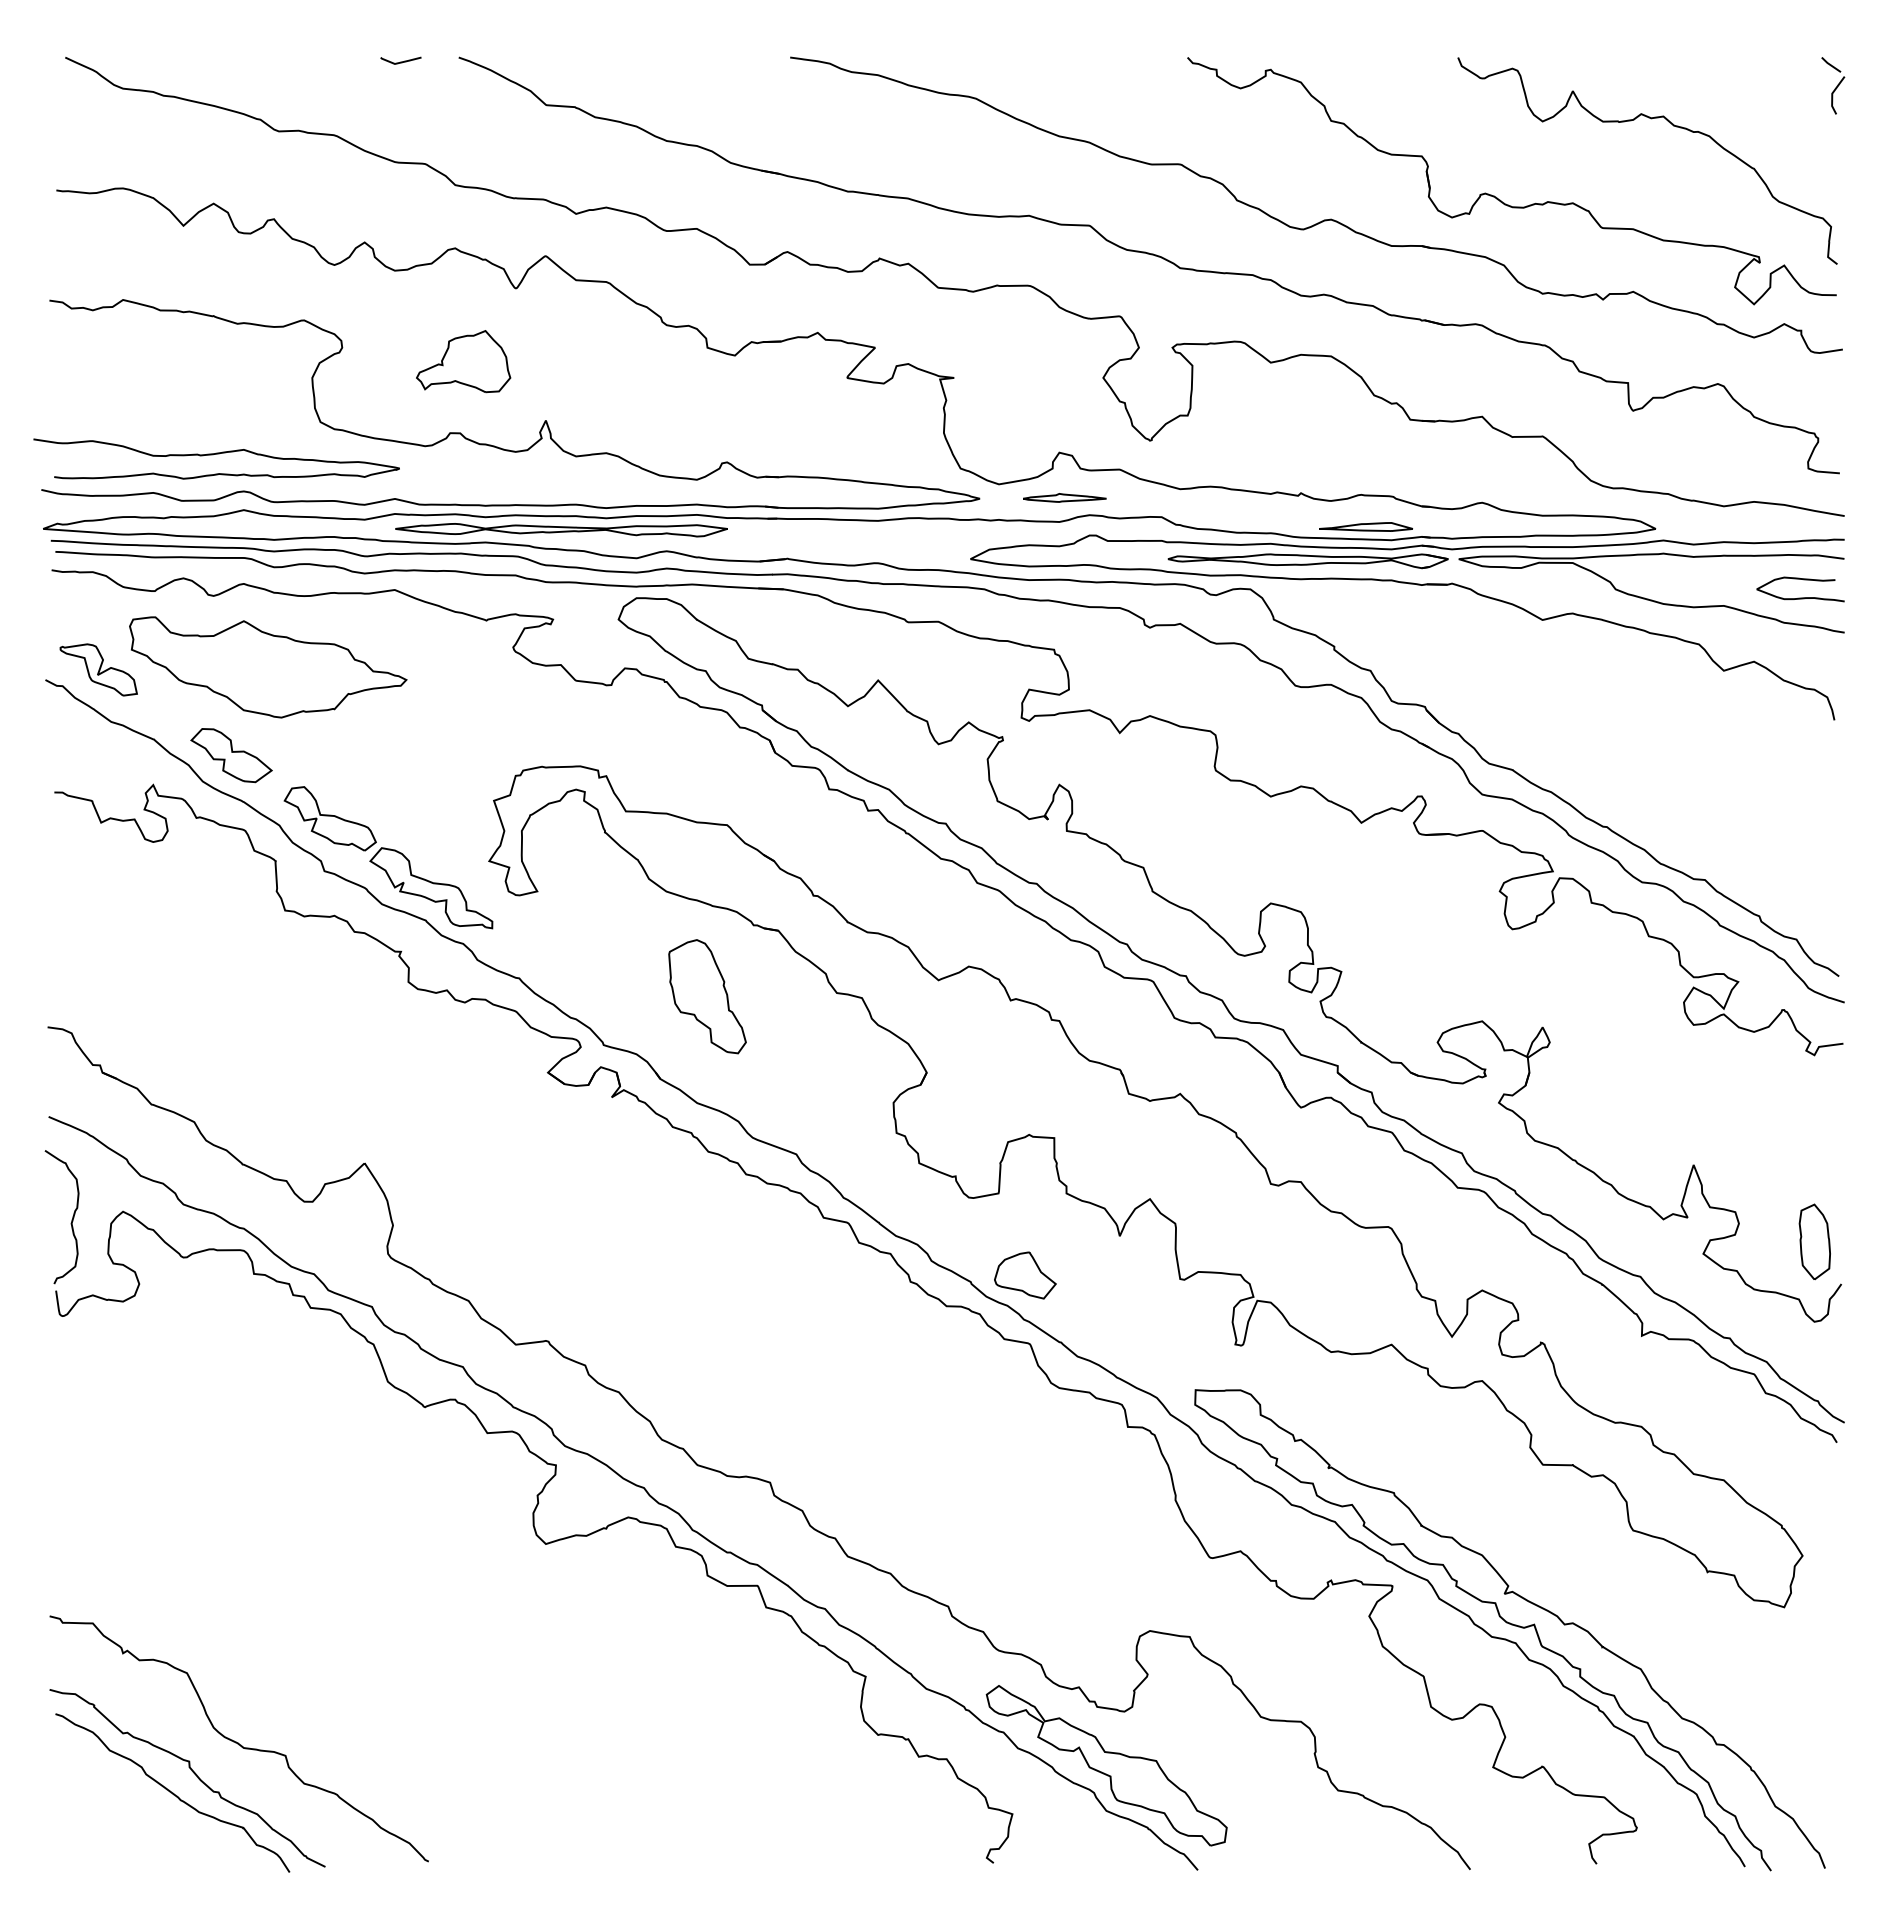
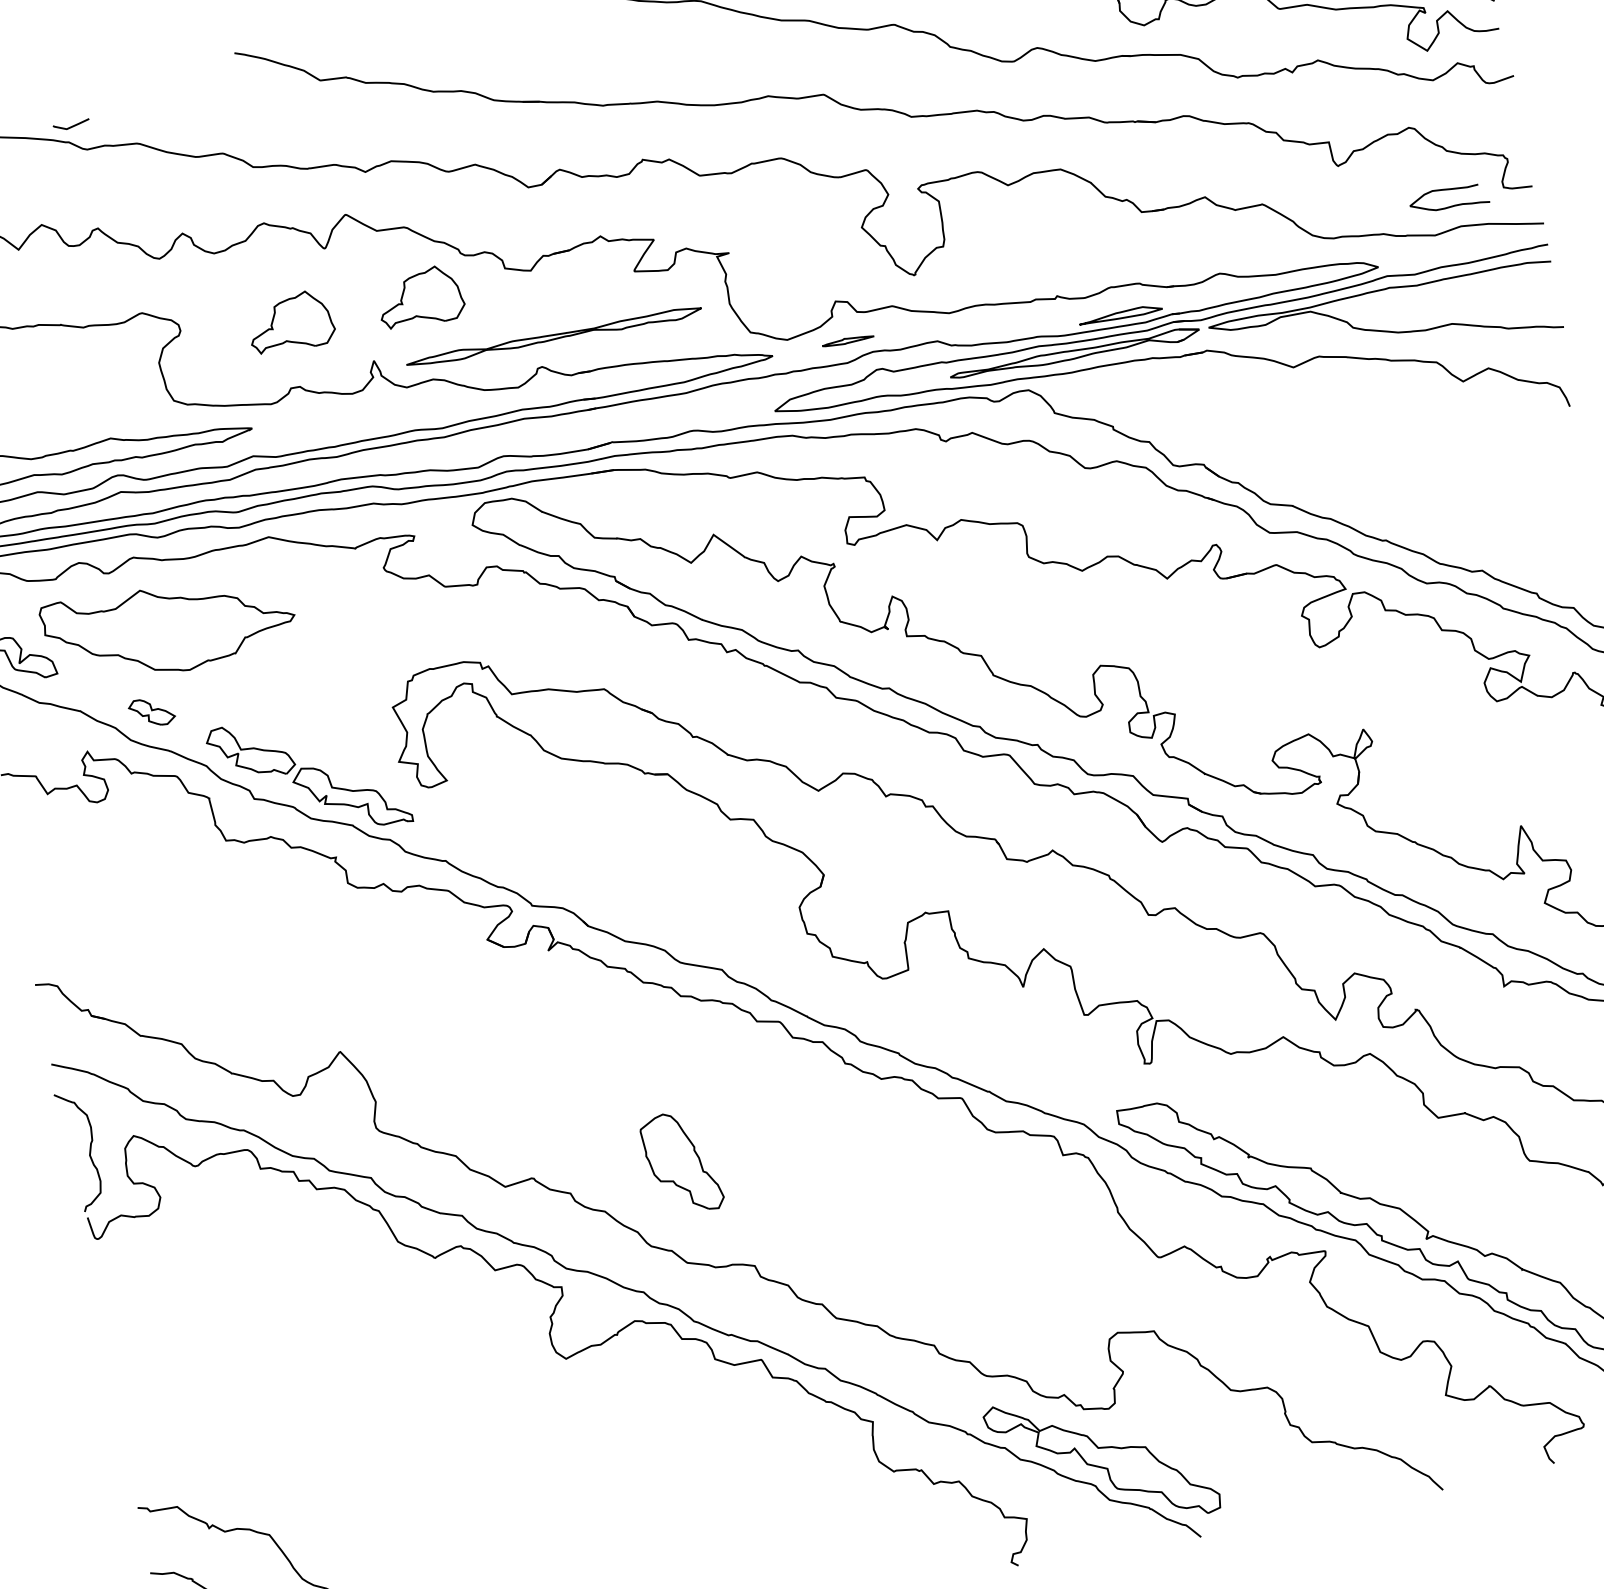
curve: (400, 61) -> (71, 126), moved
part: (609, 361) -> (420, 297), added
part: (1064, 497) -> (847, 340), size x0.7
part: (561, 530) -> (554, 337), moved
curve: (1800, 597) -> (1450, 205), moved
part: (231, 755) -> (151, 712), size x0.6
part: (707, 996) -> (681, 1162), moved
part: (1025, 1275) -> (946, 1038), removed

